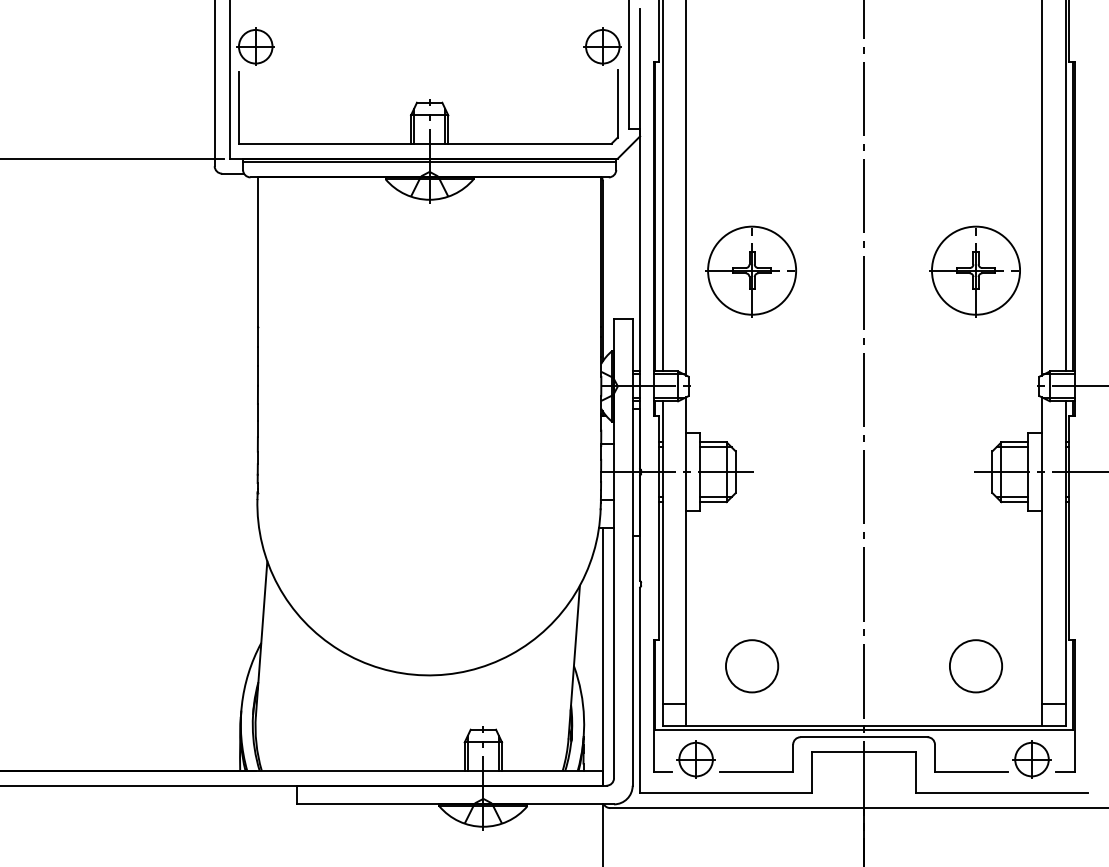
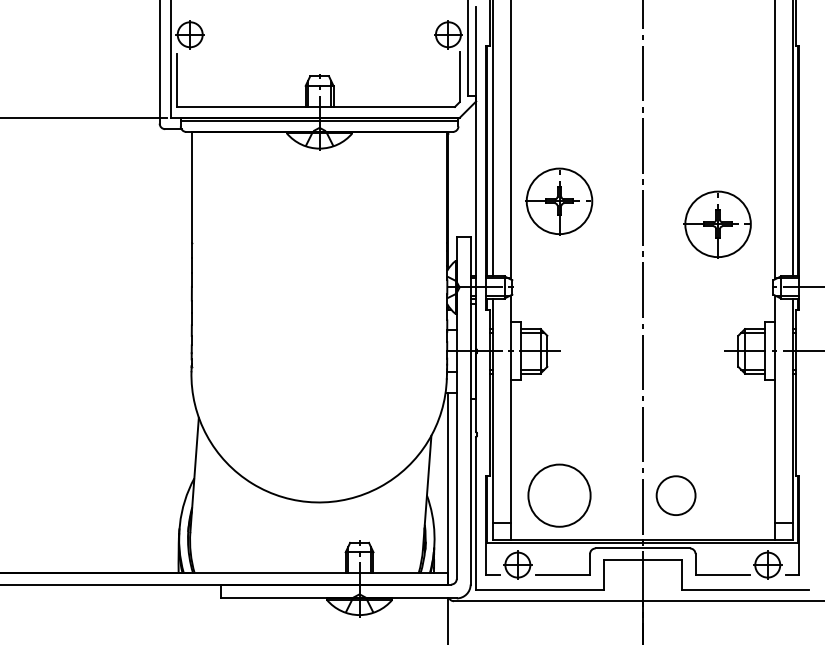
part: (975, 270) -> (717, 224), moved
circle: (752, 666) -> (559, 495), size x1.6
circle: (975, 666) -> (675, 495), moved

